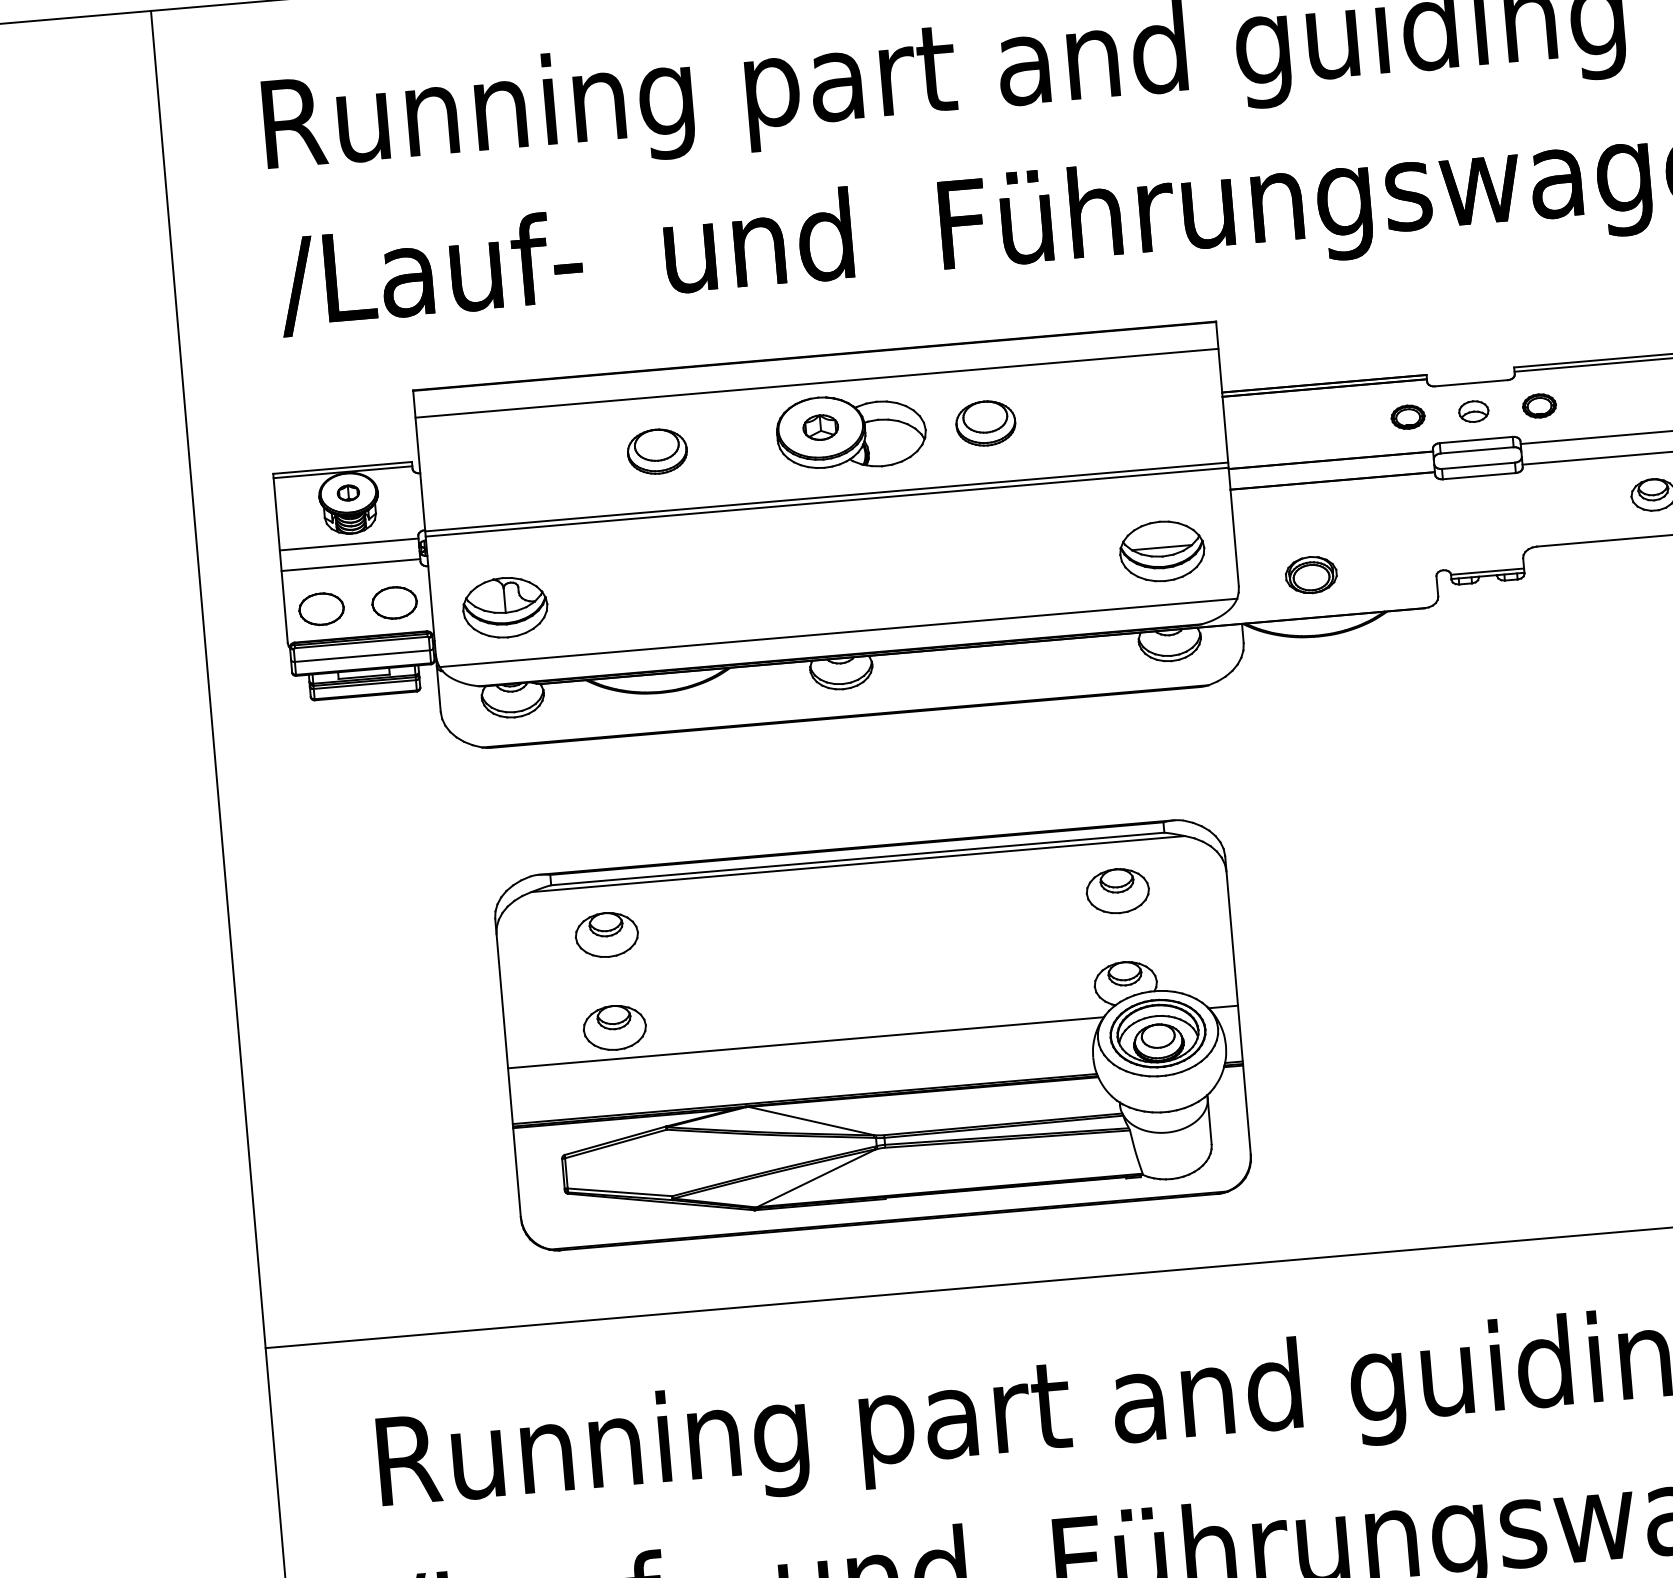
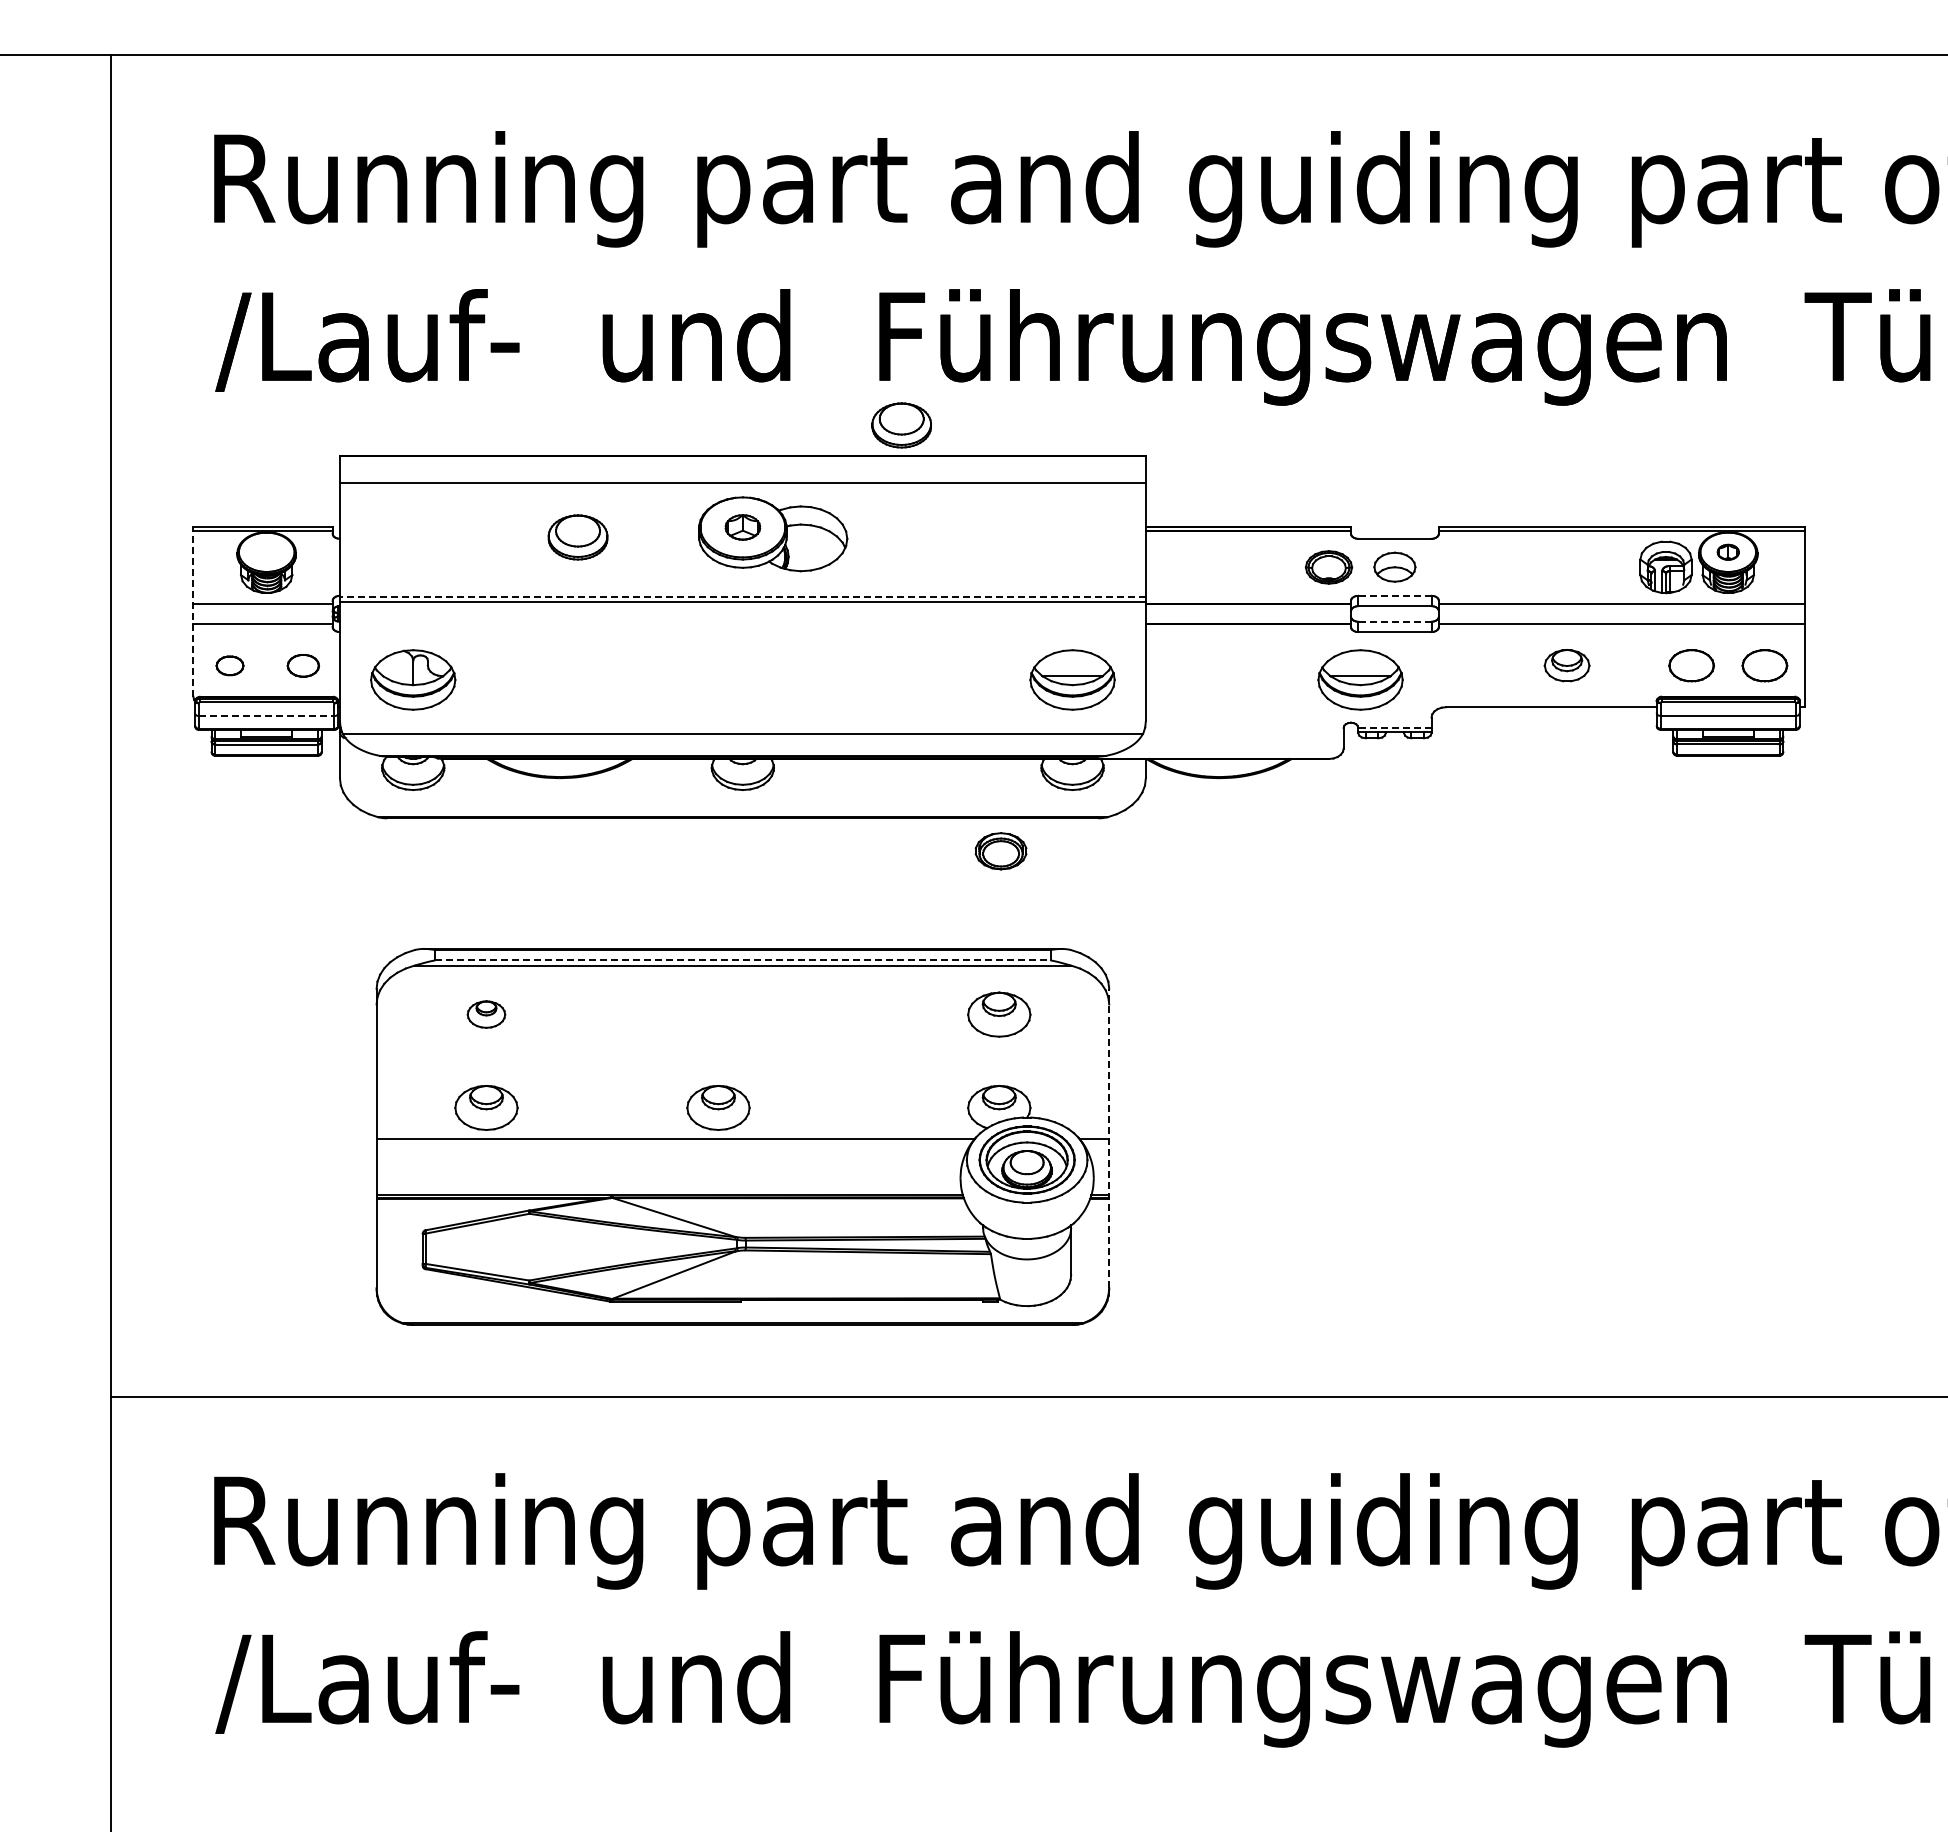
part: (1539, 405) -> (1460, 566), removed
part: (1473, 411) -> (1394, 567), size x1.4
part: (1407, 416) -> (1328, 566), size x1.4
part: (985, 423) -> (901, 425), moved
line: (1475, 439) -> (1394, 595), solid -> dashed
line: (1478, 465) -> (1394, 621), solid -> dashed
part: (348, 492) -> (266, 551), removed
line: (826, 497) -> (742, 597), solid -> dashed
part: (1449, 526) -> (1360, 679), added
line: (280, 558) -> (193, 611), solid -> dashed
line: (1487, 571) -> (1394, 727), solid -> dashed
part: (1310, 575) -> (1000, 851), moved
part: (394, 602) -> (303, 665), size x0.7
part: (321, 609) -> (229, 665), size x0.6
line: (362, 656) -> (266, 716), solid -> dashed
line: (857, 859) -> (742, 960), solid -> dashed
part: (606, 934) -> (486, 1014), size x0.6
line: (1238, 1005) -> (1109, 1138), solid -> dashed
part: (846, 1007) -> (718, 1107), added

